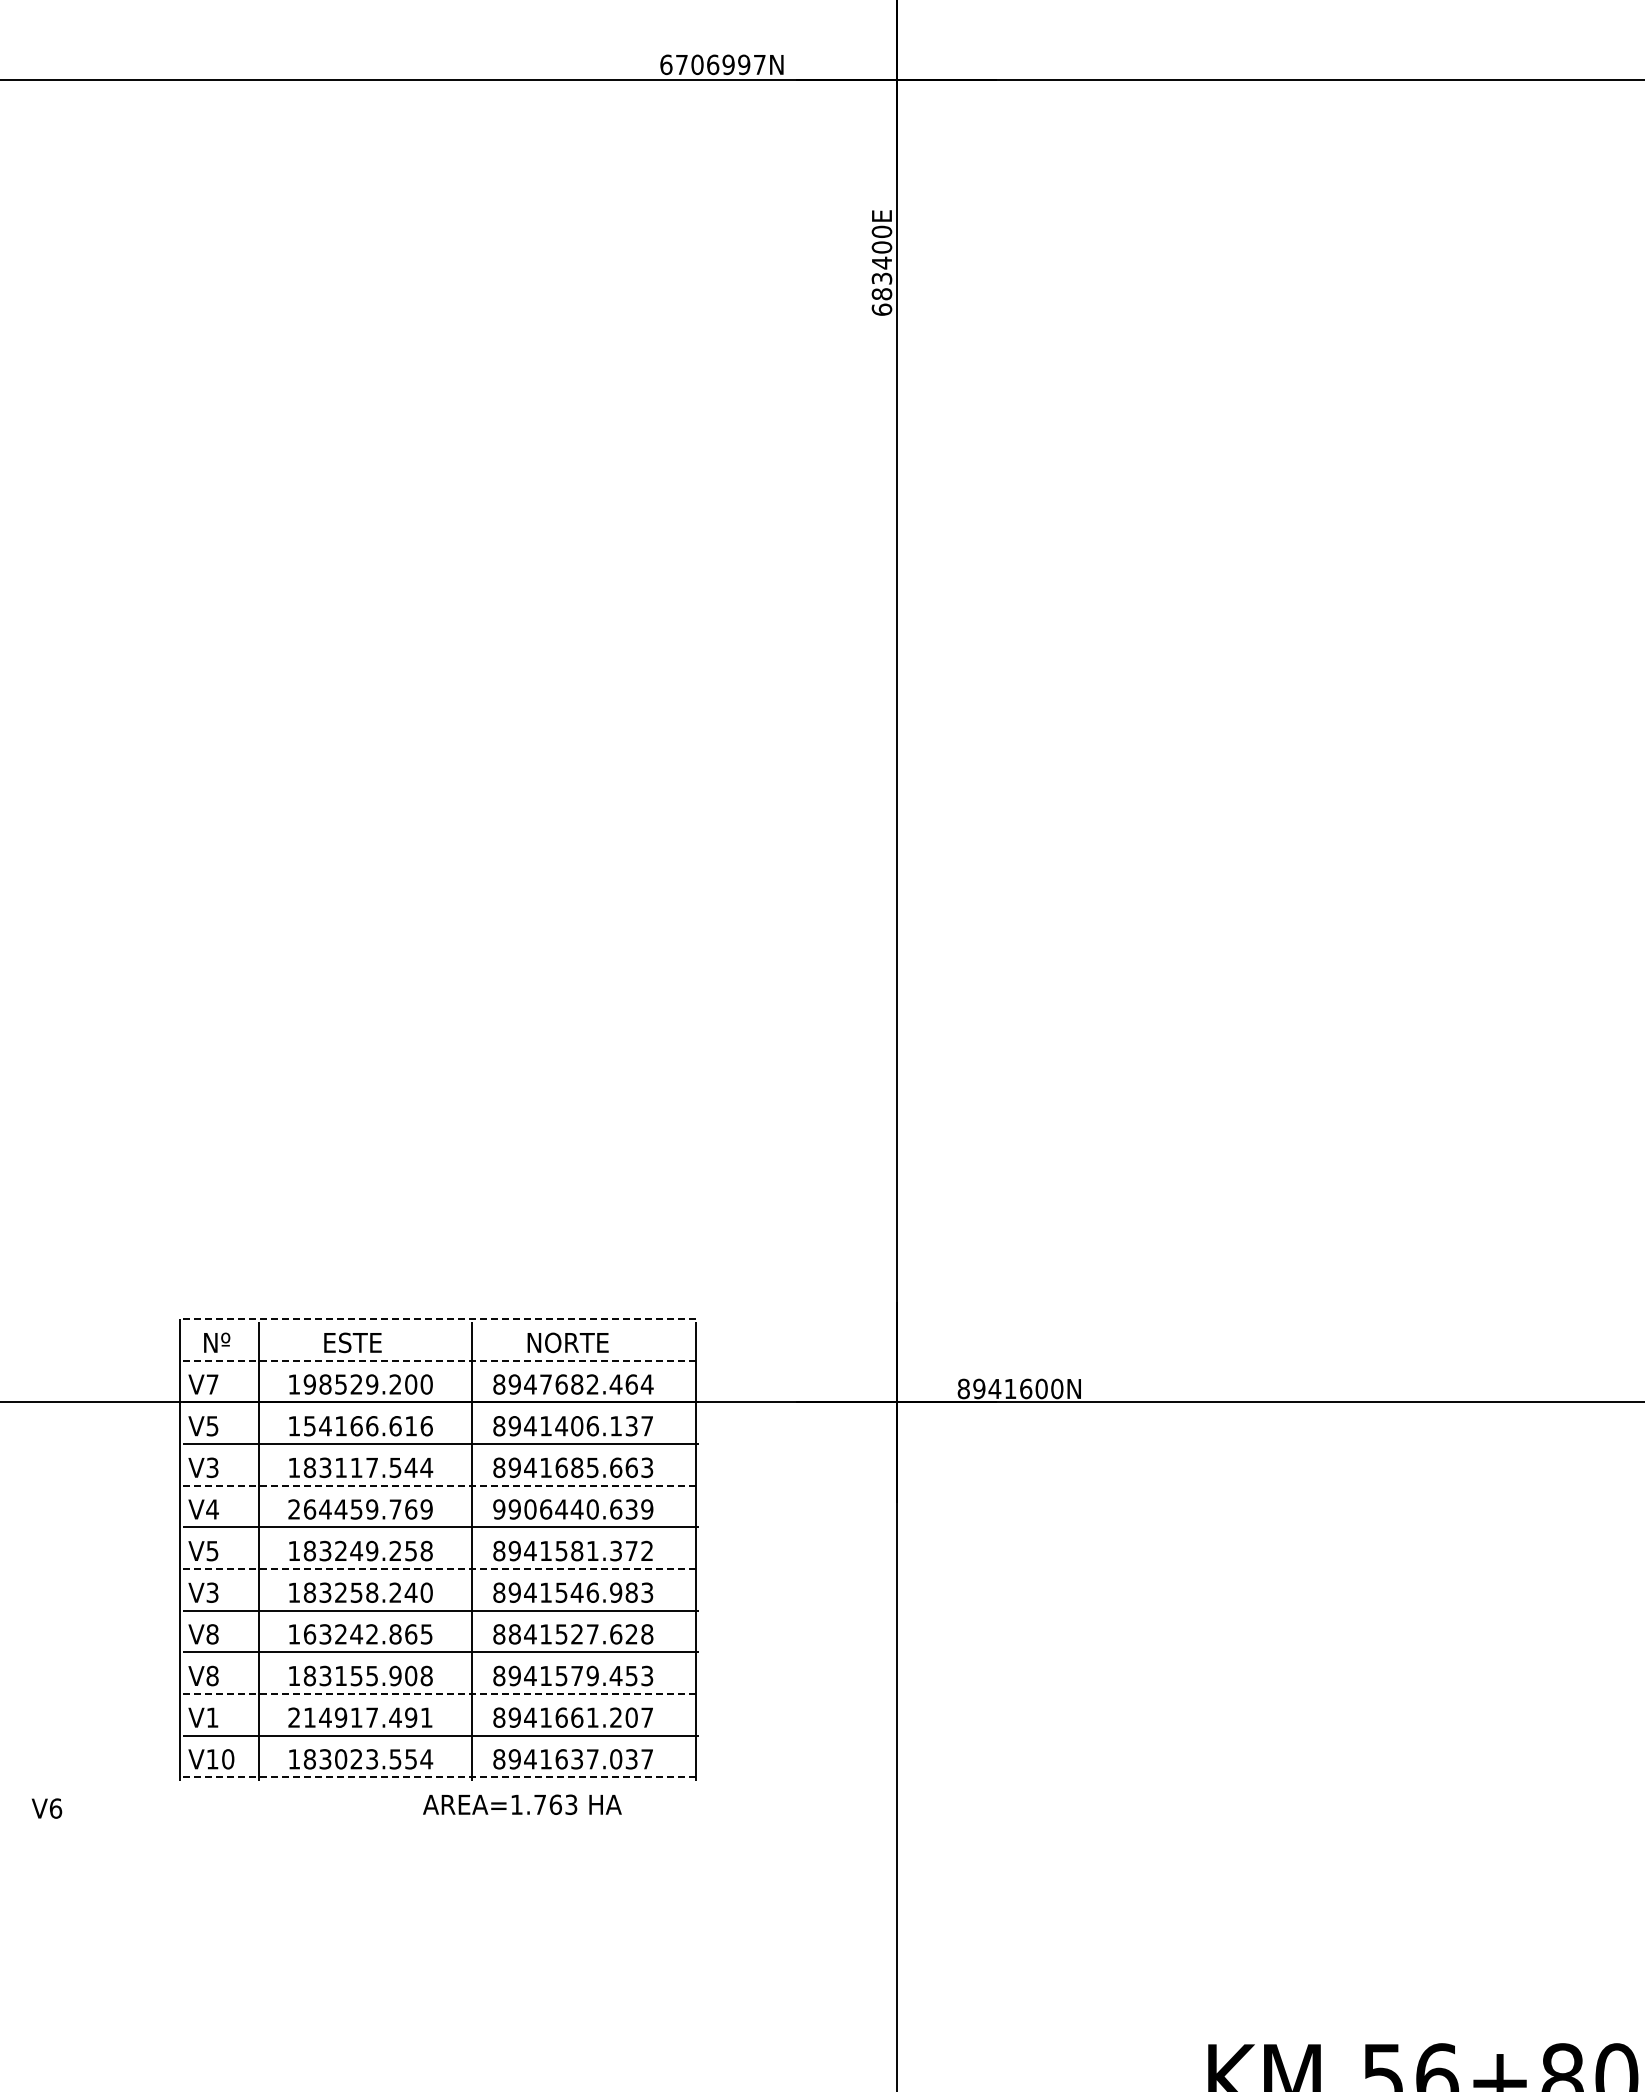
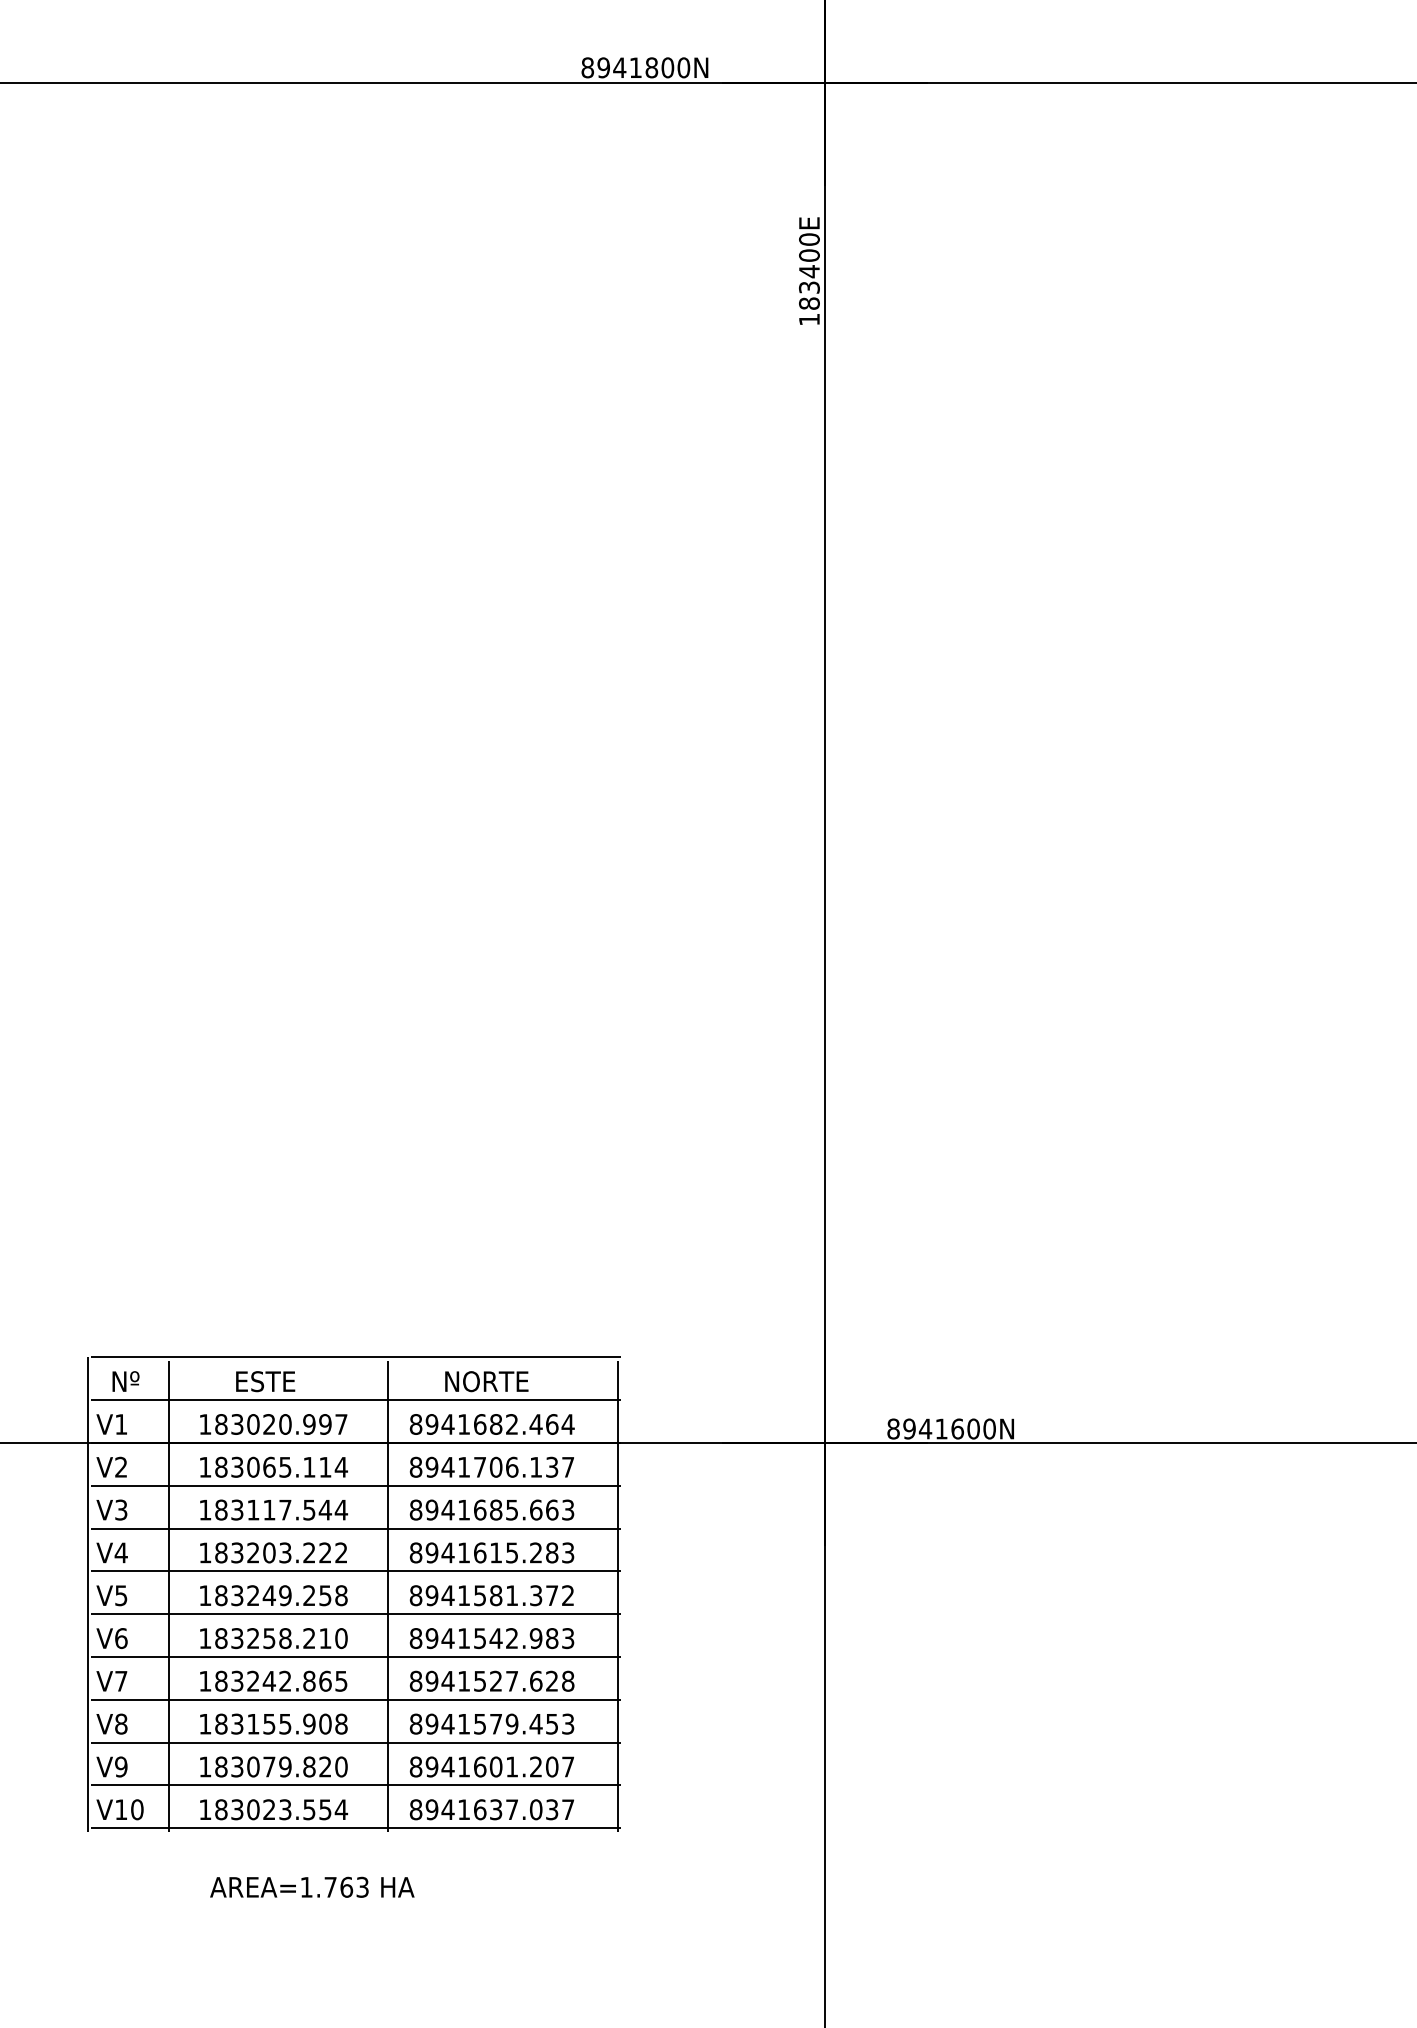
text: (712, 64) -> (635, 67), 6706997N -> 8941800N
text: (881, 309) -> (808, 319), 683400E -> 183400E
line: (441, 1319) -> (356, 1357), dashed -> solid
line: (441, 1360) -> (356, 1399), dashed -> solid
text: (212, 1384) -> (121, 1424), V7 -> V1
text: (367, 1384) -> (280, 1424), 198529.200 -> 183020.997
text: (545, 1384) -> (463, 1424), 8947682.464 -> 8941682.464
text: (212, 1426) -> (121, 1467), V5 -> V2
text: (368, 1426) -> (281, 1467), 154166.616 -> 183065.114
text: (561, 1426) -> (479, 1467), 8941406.137 -> 8941706.137
line: (441, 1485) -> (356, 1528), dashed -> solid
text: (360, 1509) -> (273, 1552), 264459.769 -> 183203.222
text: (573, 1509) -> (492, 1552), 9906440.639 -> 8941615.283
line: (441, 1569) -> (356, 1614), dashed -> solid
text: (212, 1592) -> (121, 1638), V3 -> V6
text: (410, 1592) -> (324, 1638), 183258.240 -> 183258.210
text: (592, 1592) -> (511, 1638), 8941546.983 -> 8941542.983
text: (212, 1634) -> (121, 1681), V8 -> V7
text: (309, 1634) -> (220, 1681), 163242.865 -> 183242.865
text: (514, 1634) -> (431, 1681), 8841527.628 -> 8941527.628
line: (441, 1693) -> (356, 1742), dashed -> solid
text: (212, 1717) -> (121, 1766), V1 -> V9
text: (360, 1717) -> (273, 1766), 214917.491 -> 183079.820
text: (577, 1717) -> (496, 1766), 8941661.207 -> 8941601.207
line: (441, 1777) -> (356, 1828), dashed -> solid
text: (522, 1804) -> (312, 1887), moved

